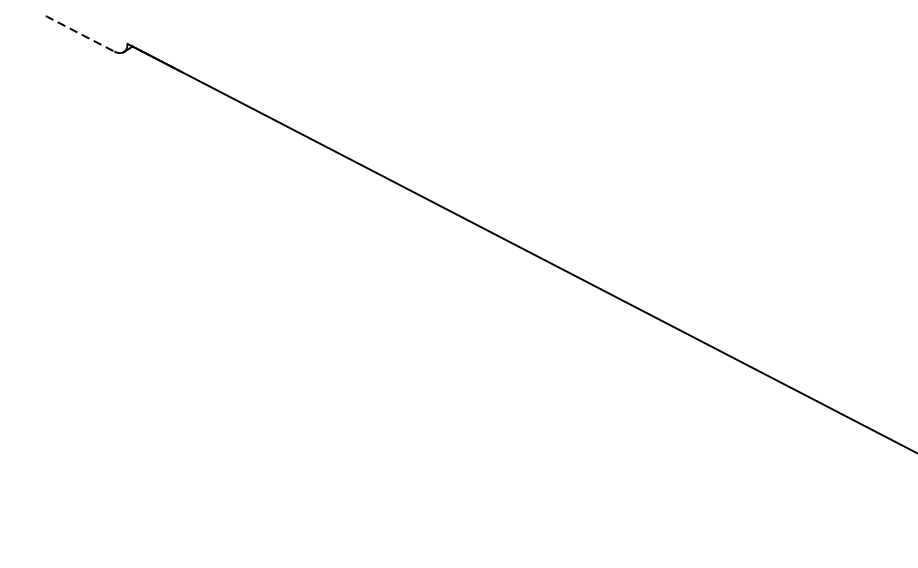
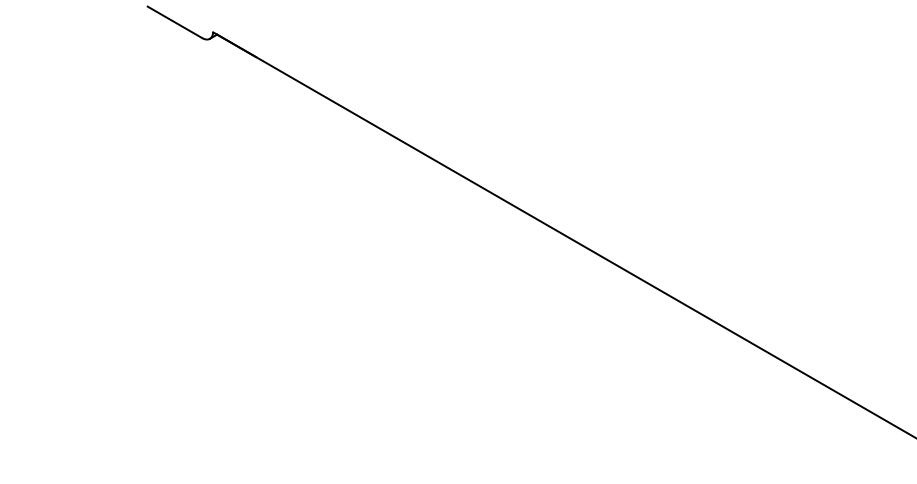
line: (80, 33) -> (175, 22), dashed -> solid

